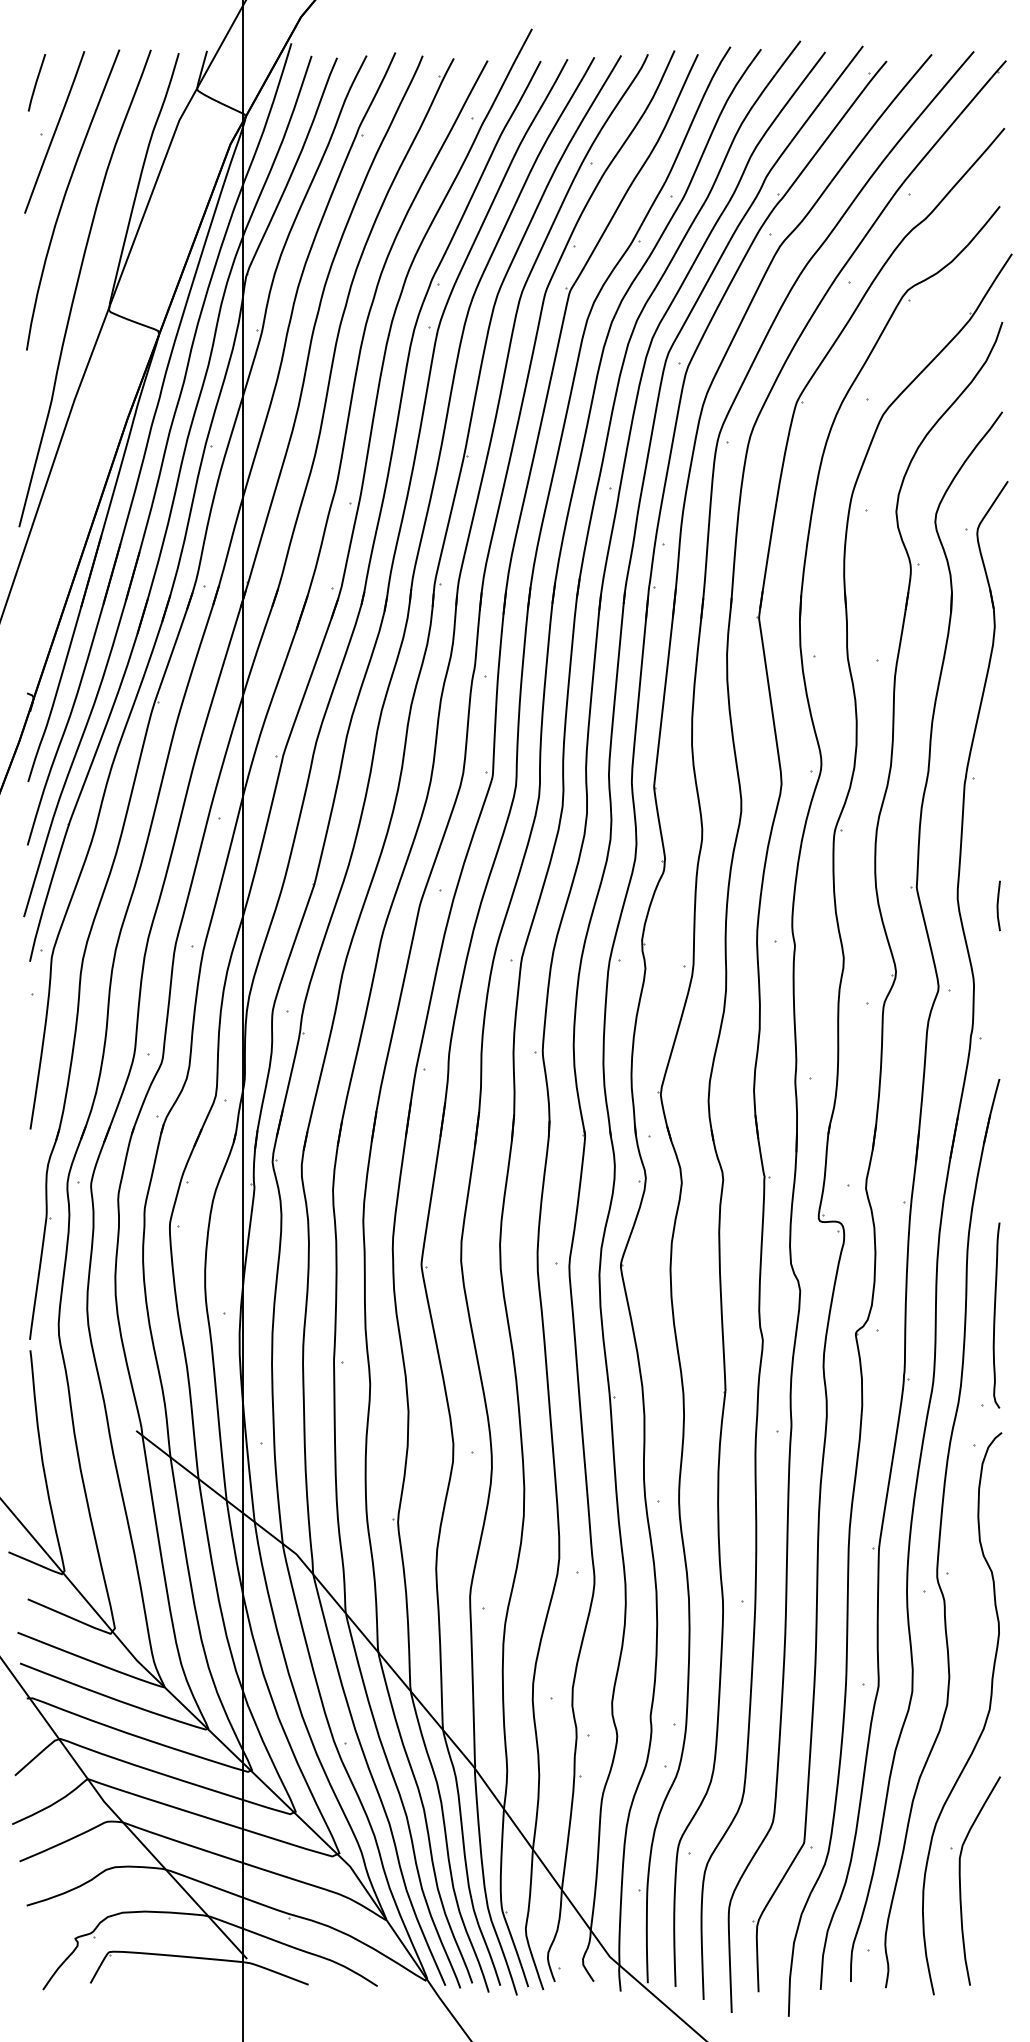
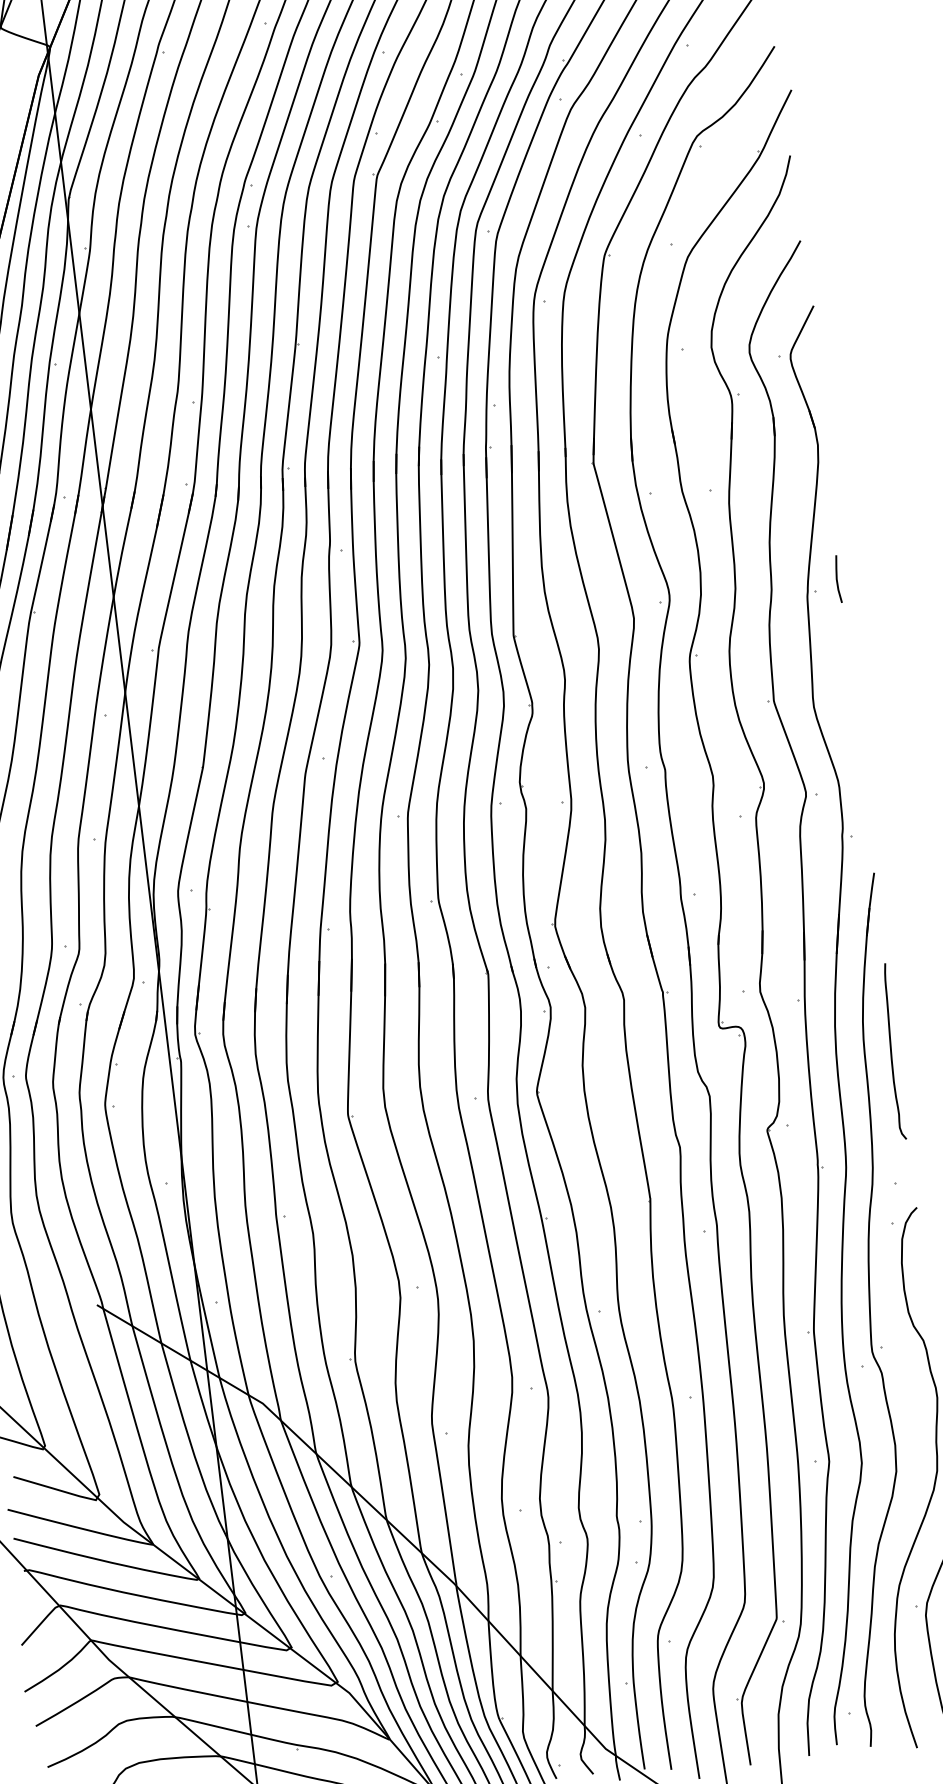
line: (998, 905) -> (837, 578), moved
curve: (995, 1315) -> (891, 1051), moved

